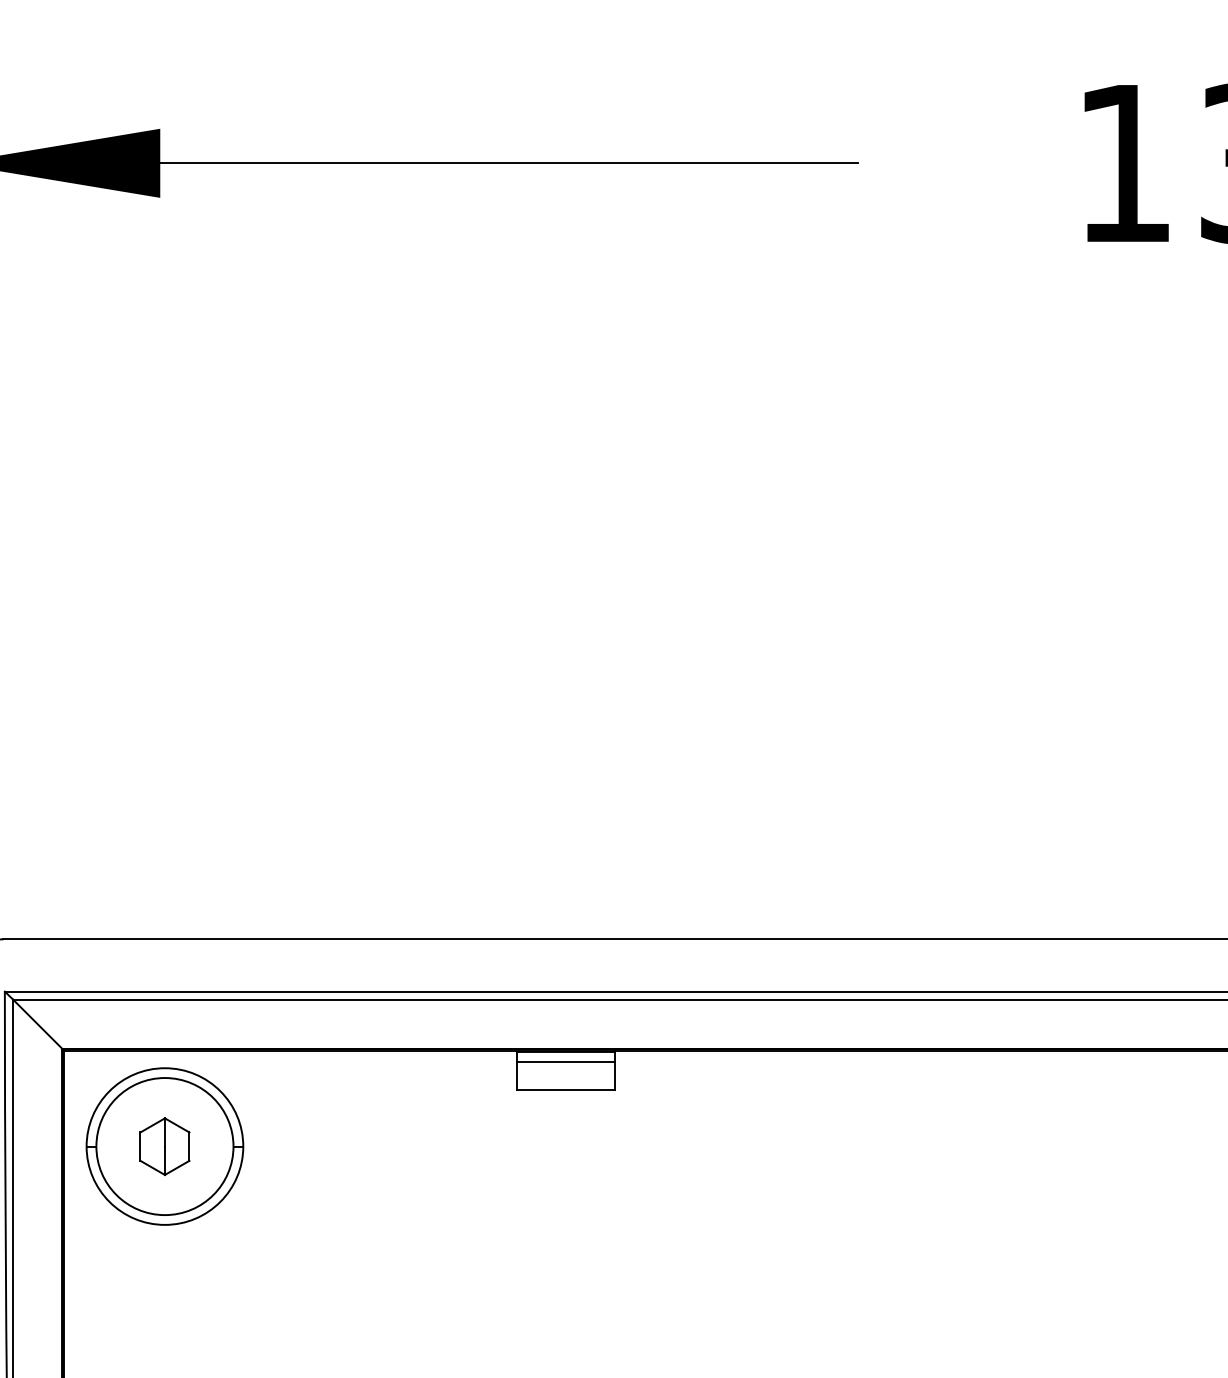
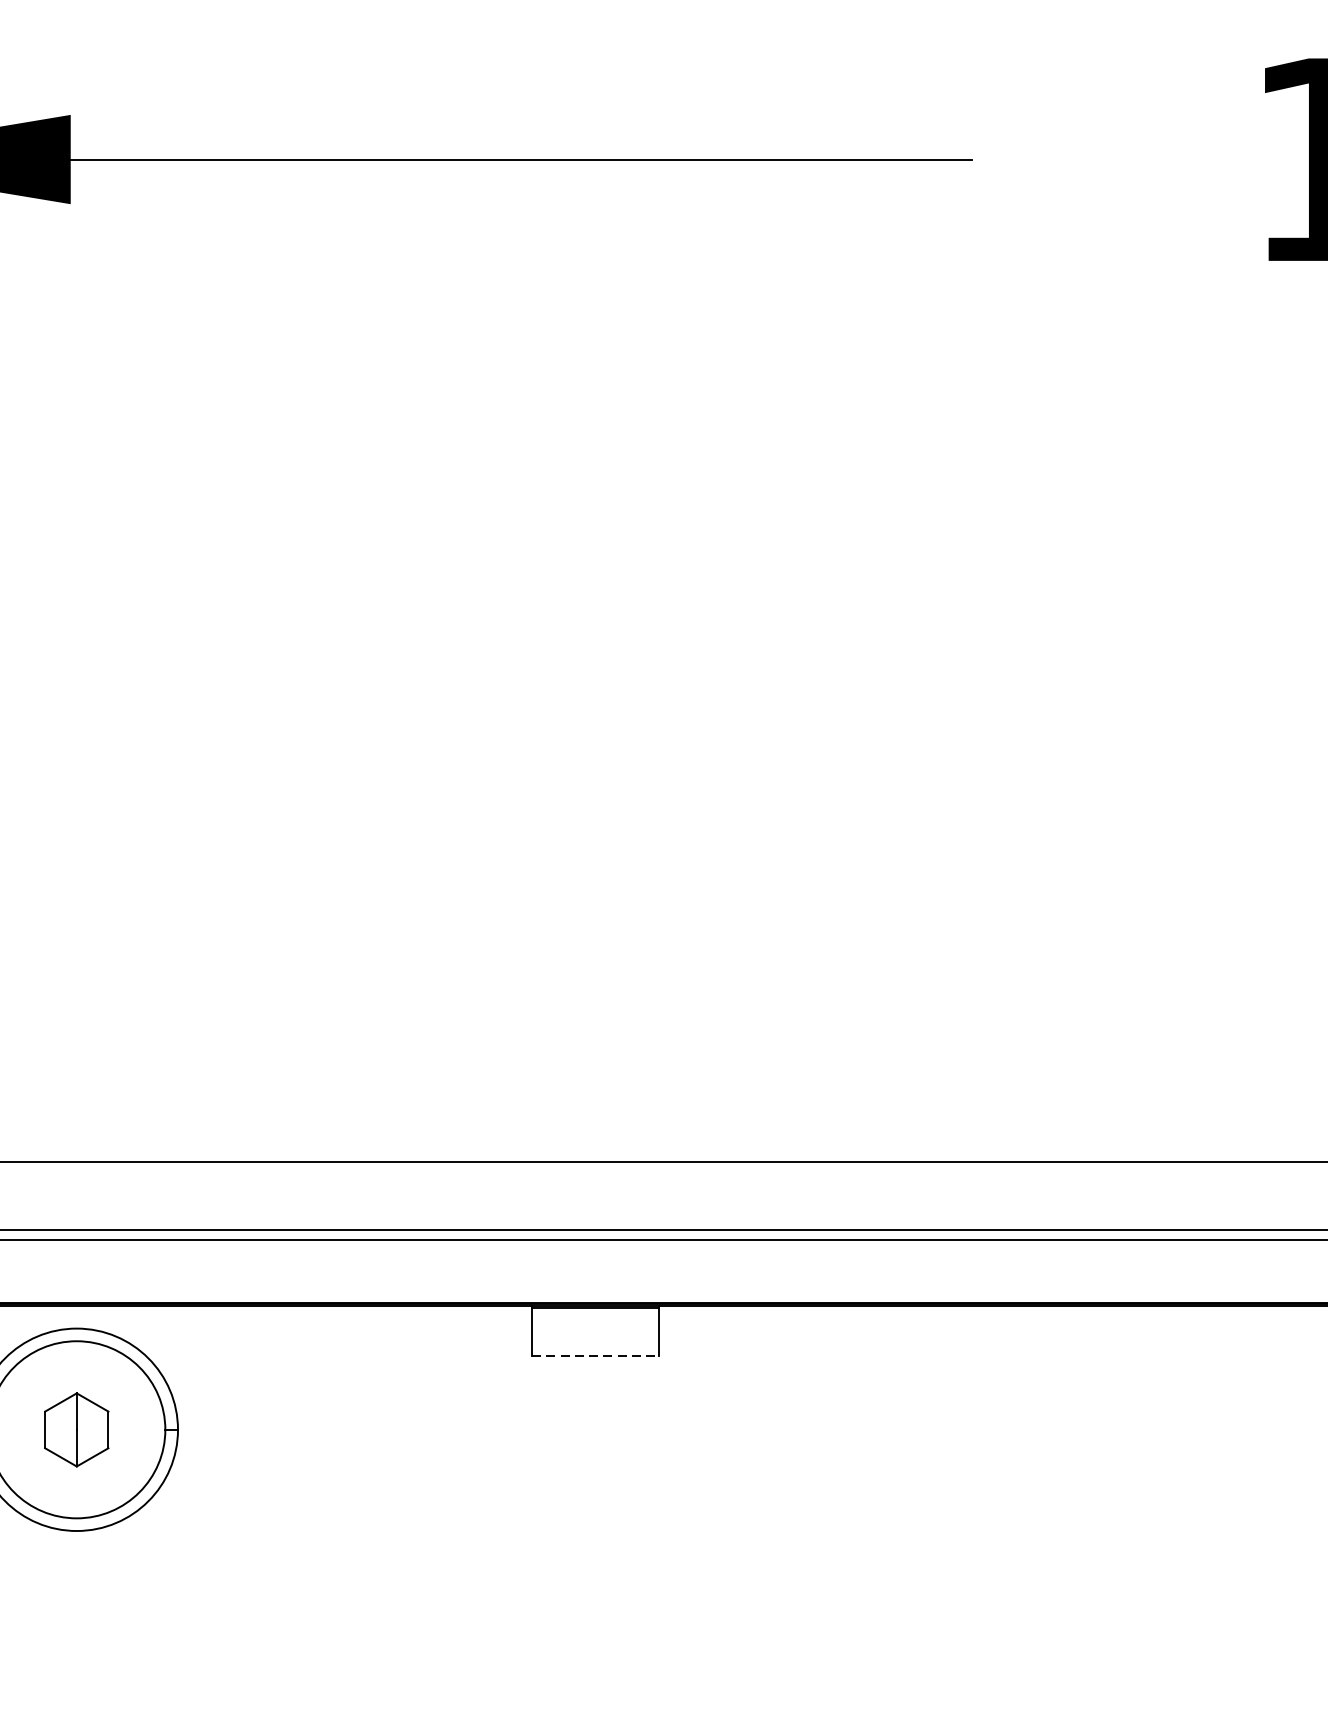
line: (566, 1062) -> (595, 1321), removed
line: (566, 1089) -> (595, 1356), solid -> dashed

